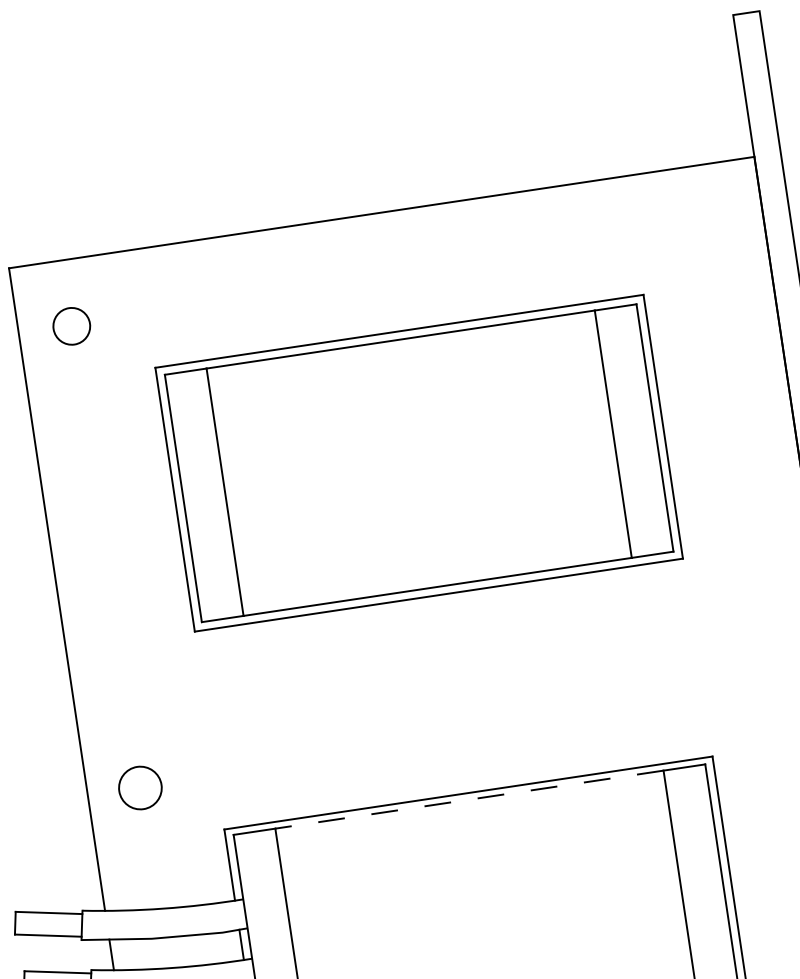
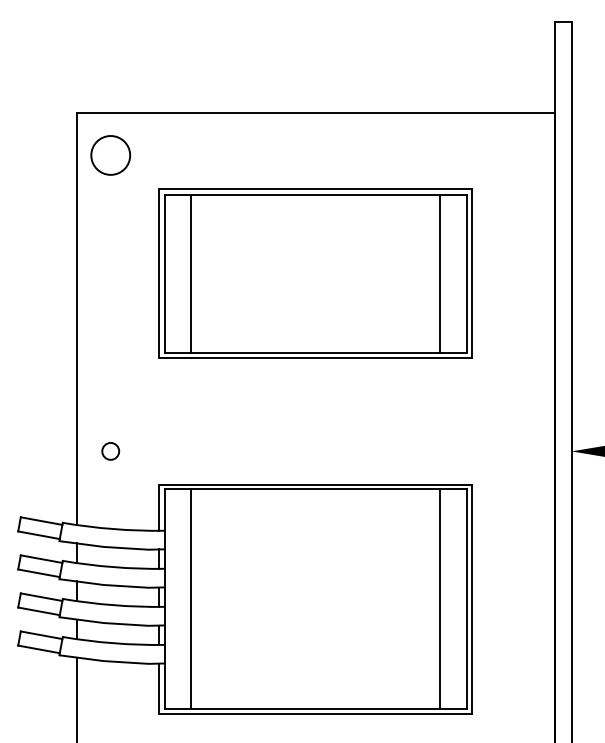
circle: (71, 326) -> (110, 155), size x1.67
circle: (140, 788) -> (110, 451), size x0.62
line: (468, 799) -> (315, 489), dashed -> solid

